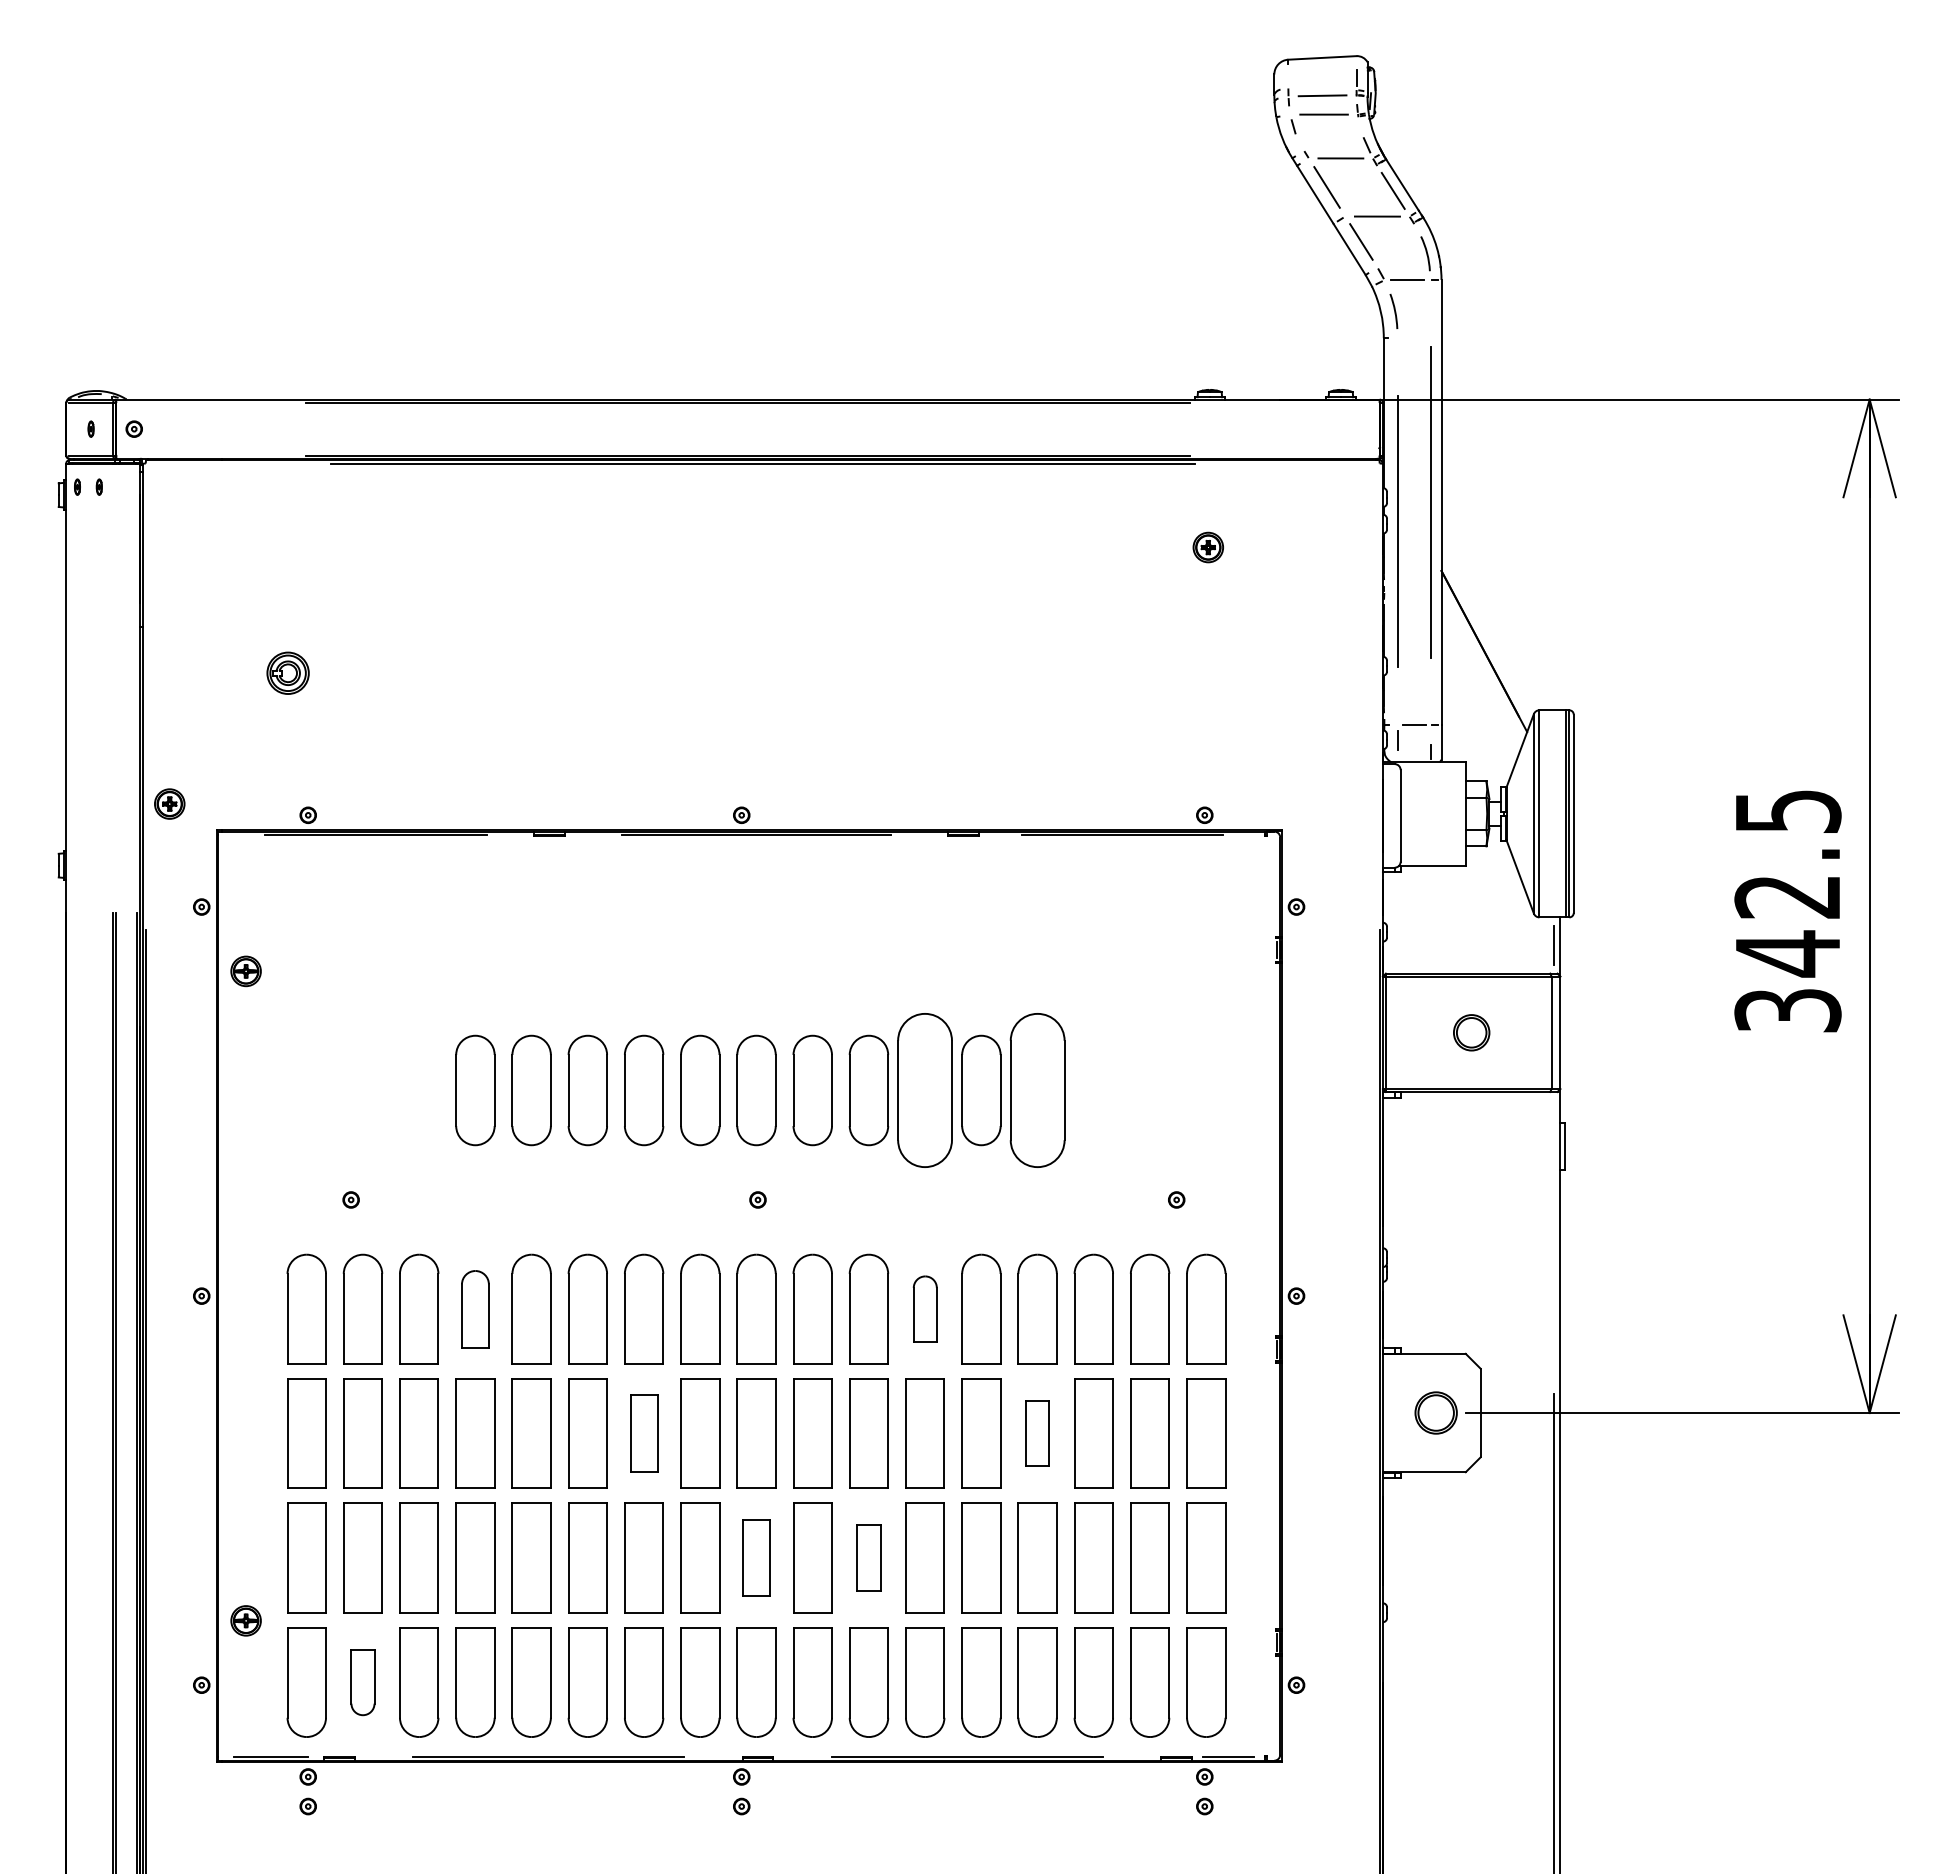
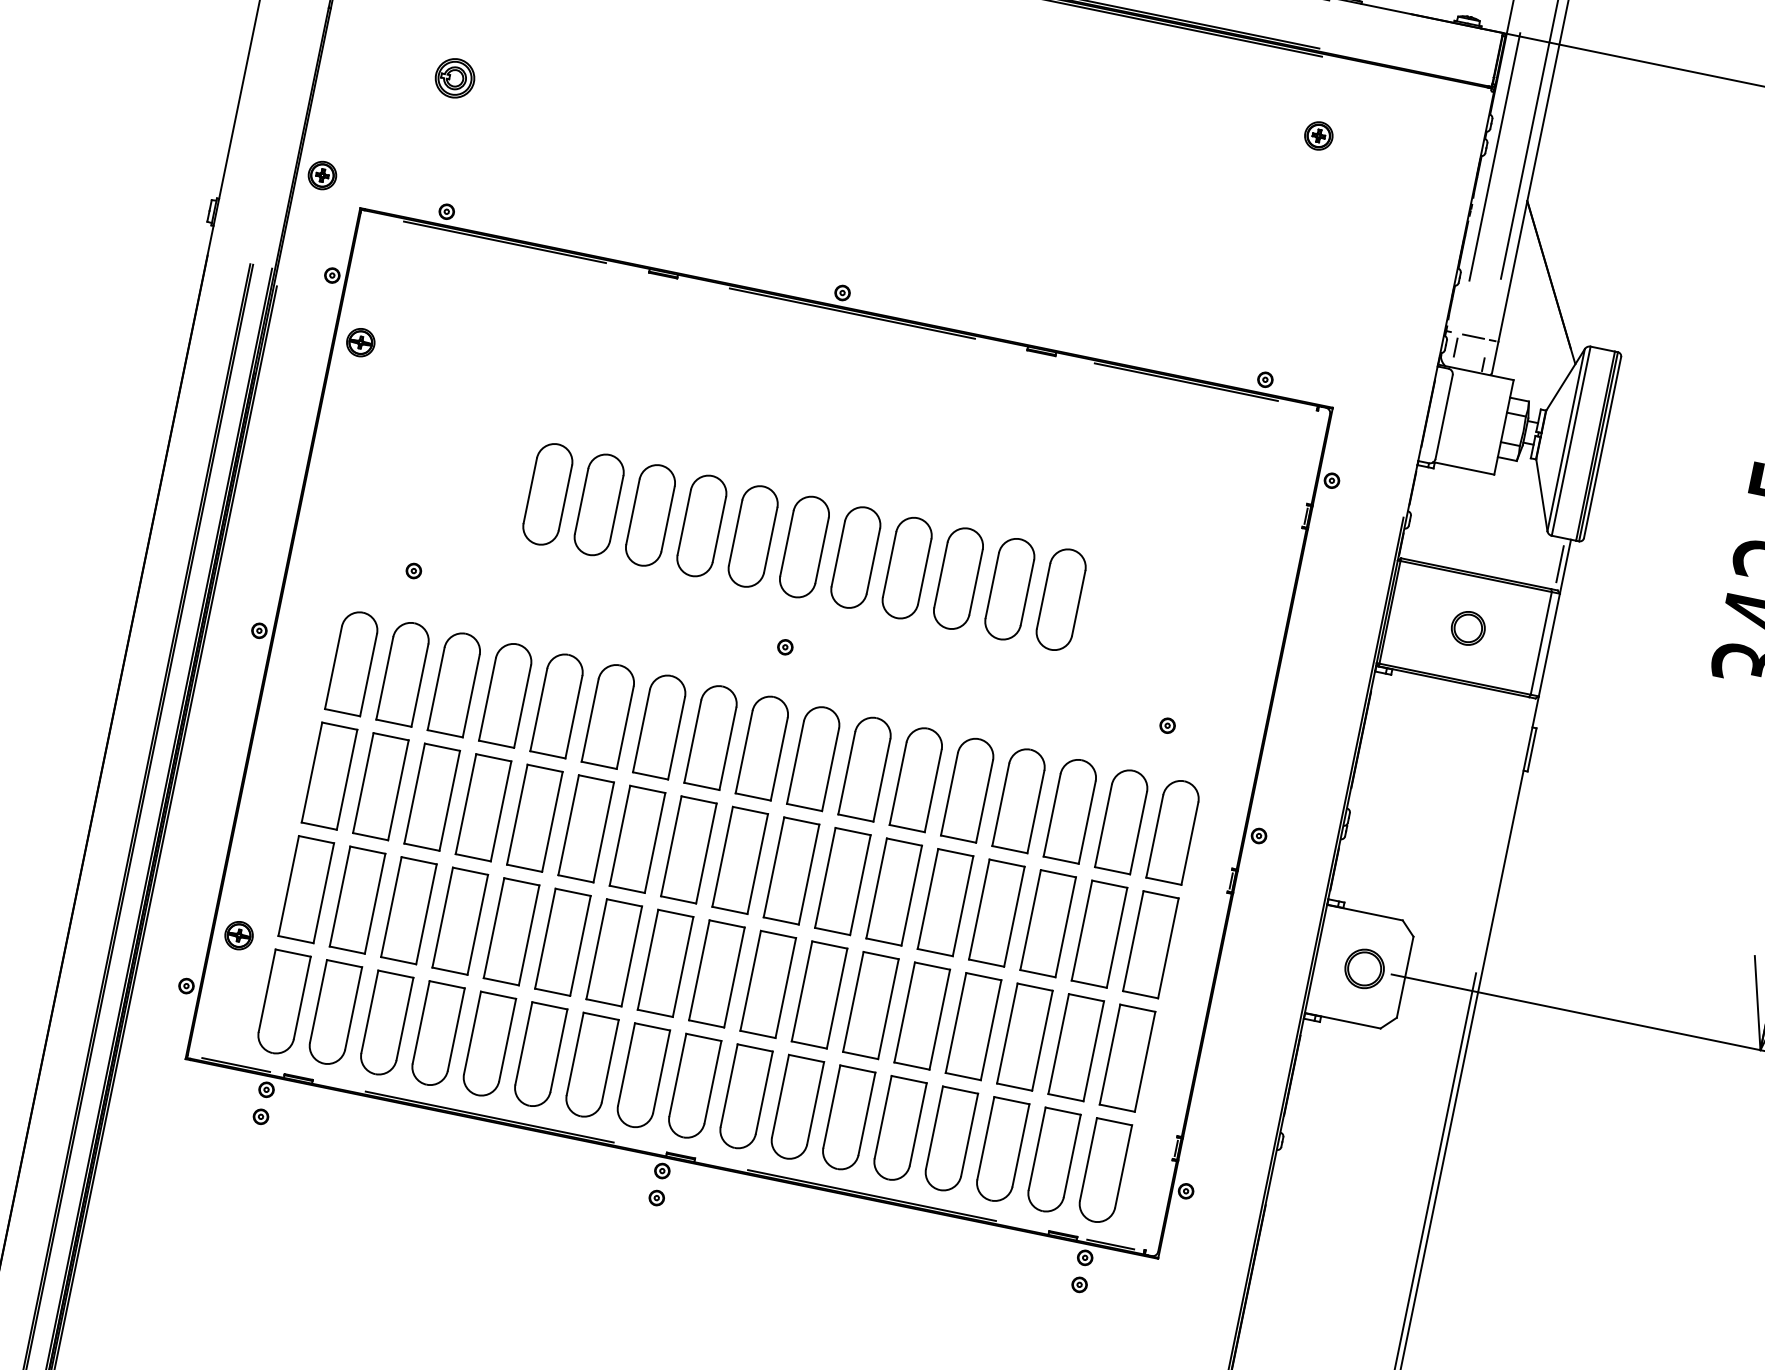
part: (925, 1090) -> (958, 578), size x0.71
part: (1037, 1090) -> (1061, 599), size x0.71
part: (475, 1308) -> (507, 693), size x1.43
part: (925, 1308) -> (917, 777), size x1.67
part: (643, 1433) -> (637, 839), size x1.43
part: (1037, 1433) -> (996, 912), size x1.67
part: (756, 1557) -> (716, 973), size x1.43
part: (868, 1557) -> (819, 994), size x1.67
part: (362, 1682) -> (333, 1013), size x1.67

